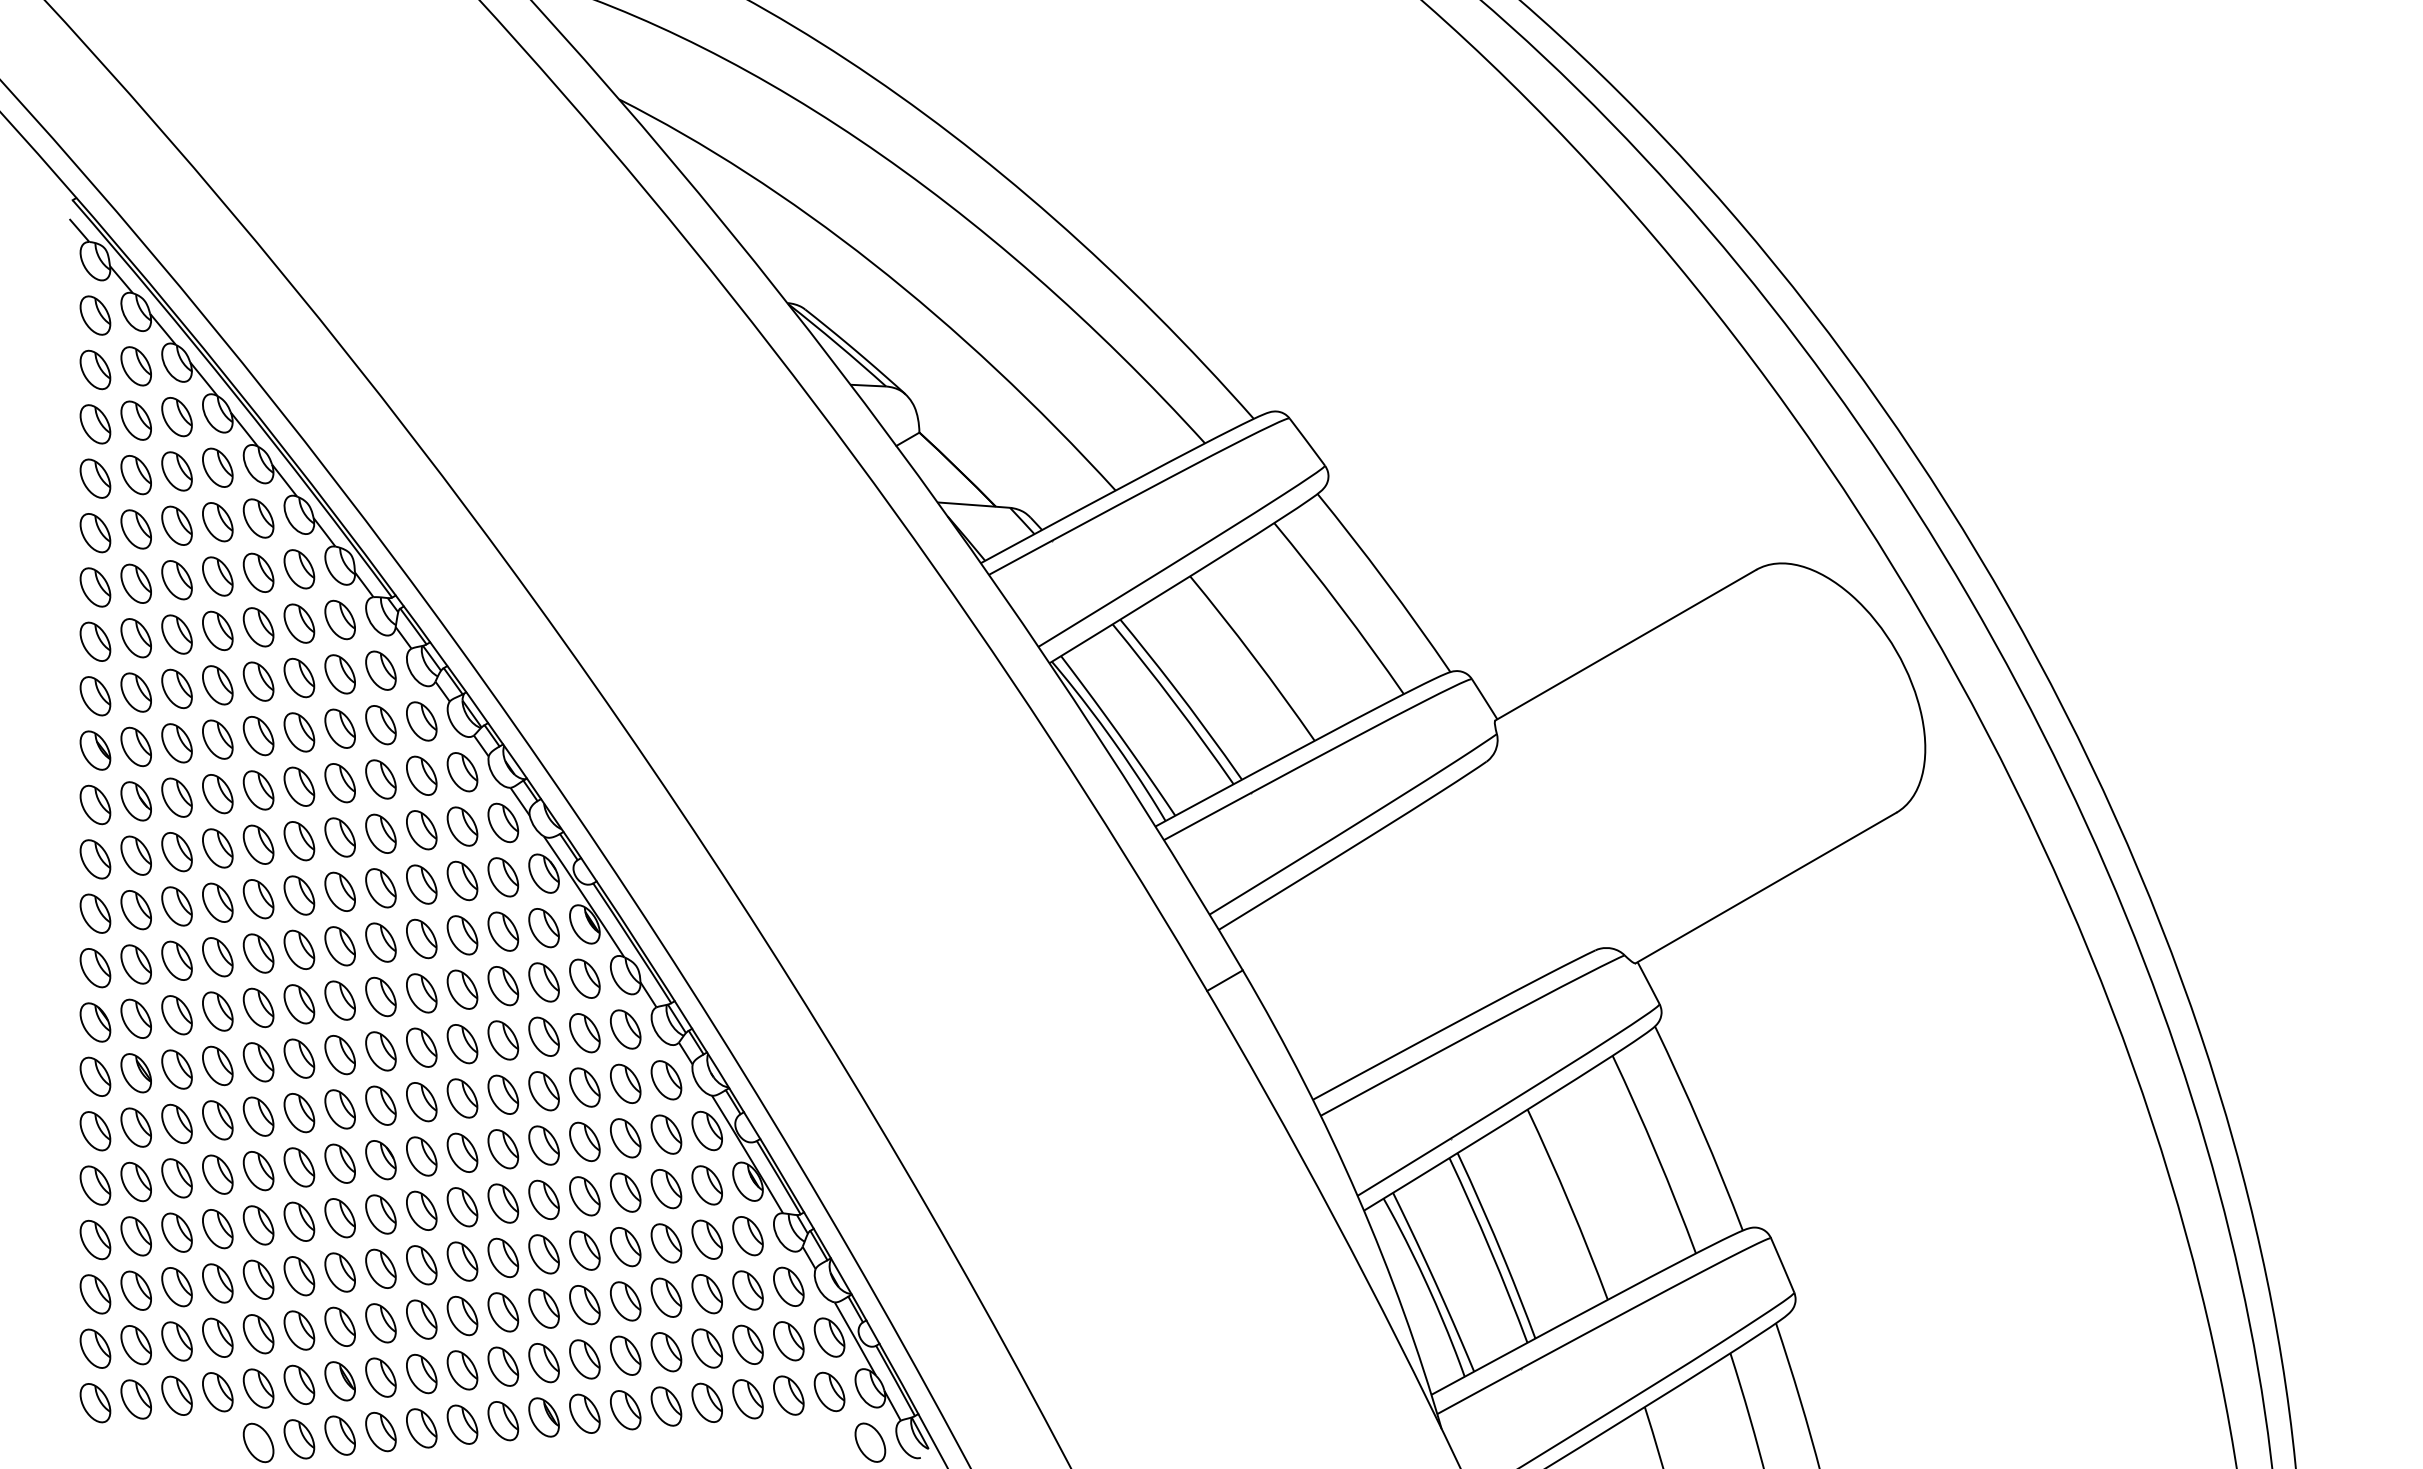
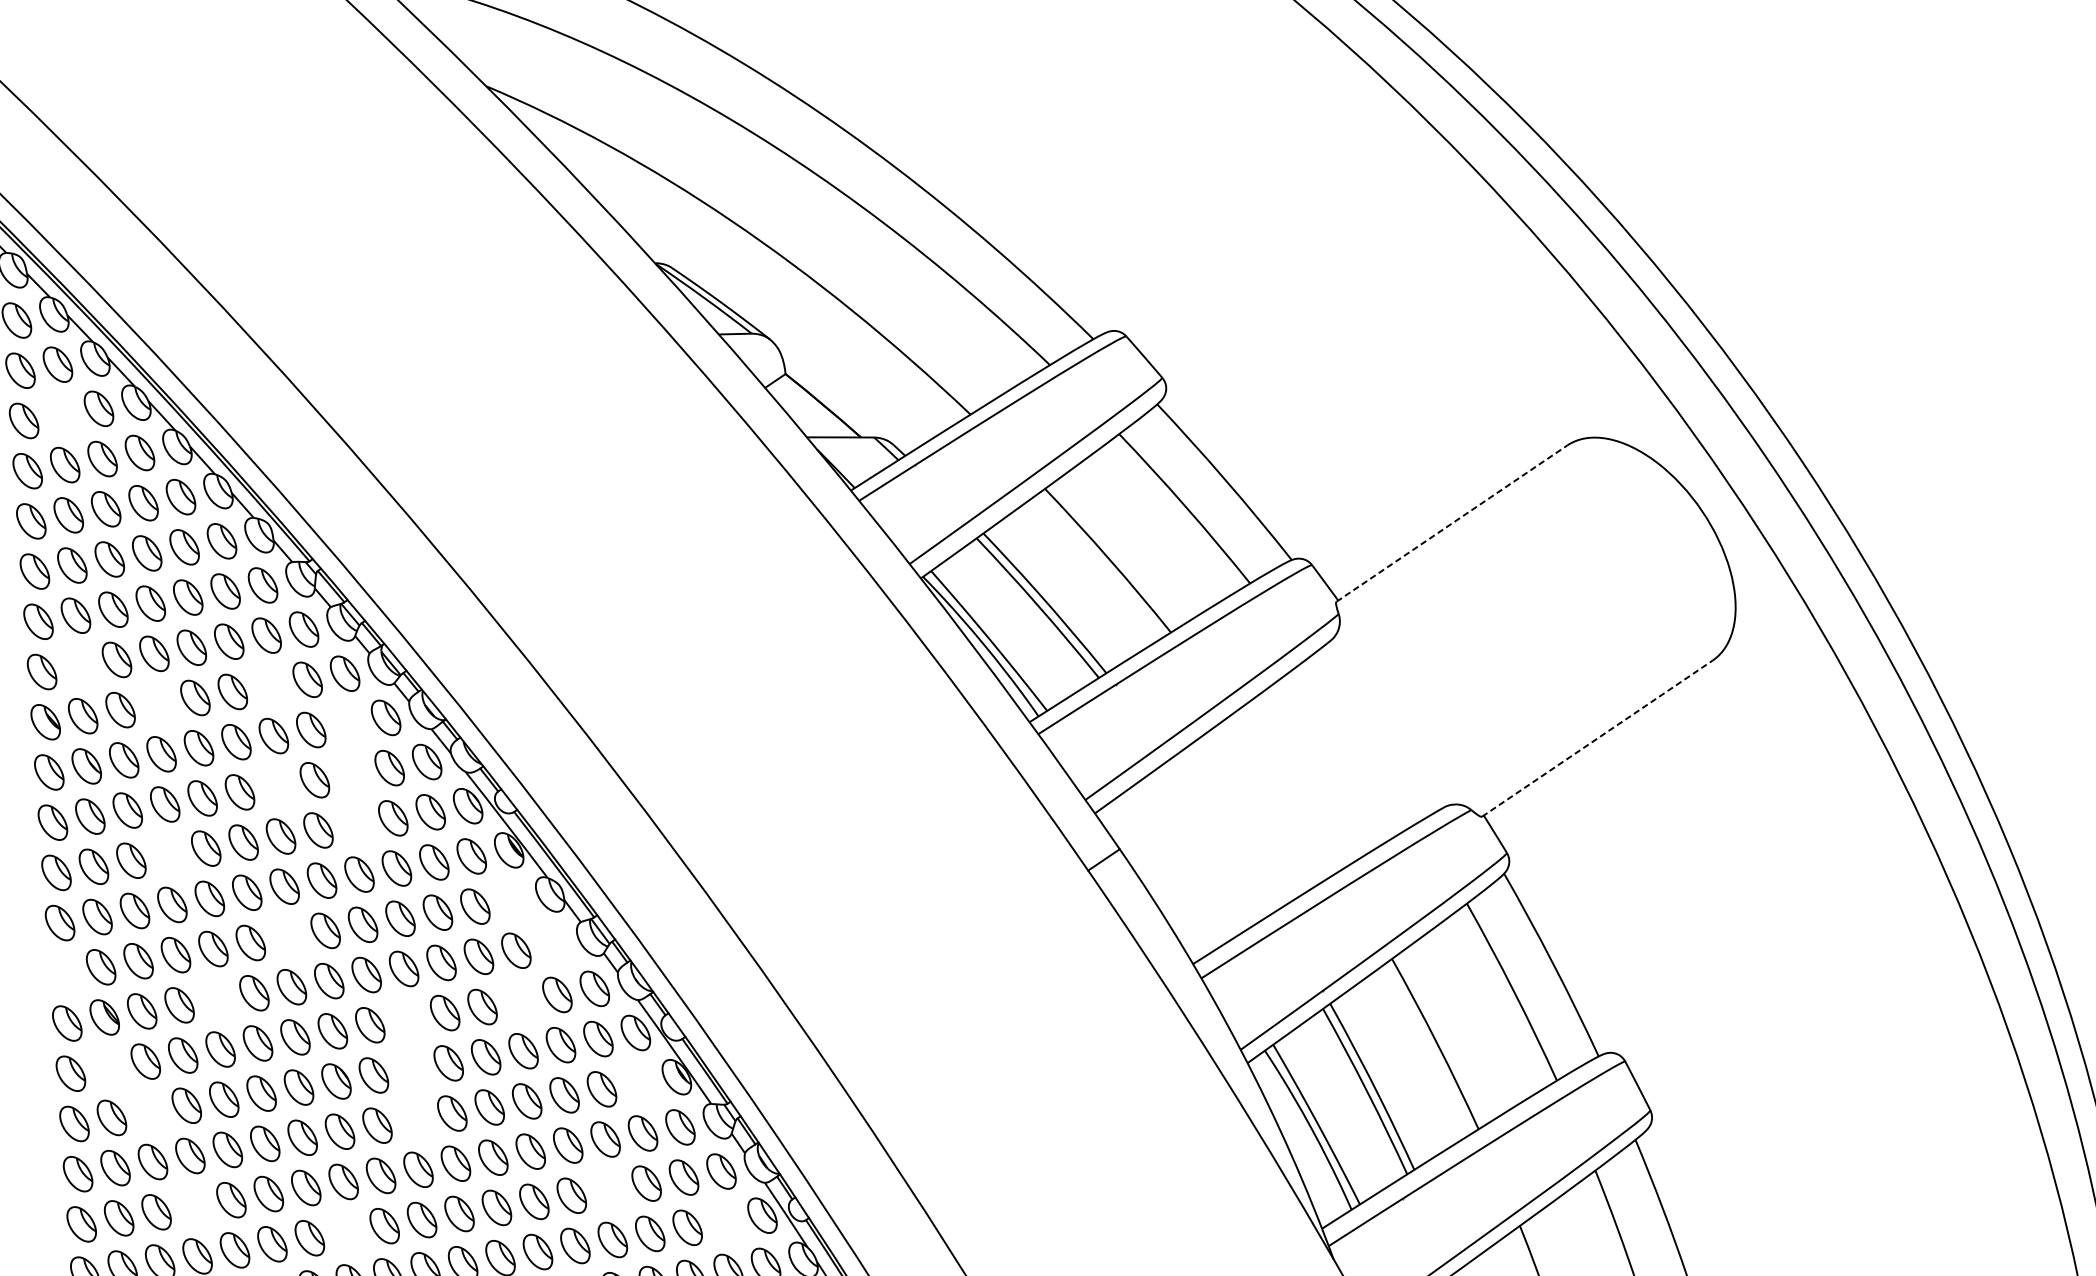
part: (135, 420) -> (60, 414), removed
line: (1626, 644) -> (1452, 522), solid -> dashed
part: (135, 692) -> (78, 665), removed
part: (339, 728) -> (269, 685), removed
part: (217, 739) -> (157, 703), removed
part: (421, 775) -> (348, 723), removed
part: (421, 830) -> (352, 774), removed
part: (339, 837) -> (276, 786), removed
part: (421, 884) -> (355, 824), removed
line: (1766, 887) -> (1597, 738), solid -> dashed
part: (217, 902) -> (168, 854), removed
part: (584, 978) -> (512, 900), removed
part: (339, 1000) -> (287, 936), removed
part: (95, 1022) -> (63, 973), removed
part: (625, 1029) -> (553, 944), removed
part: (258, 1062) -> (216, 999), removed
part: (584, 1087) -> (519, 1000), removed
part: (462, 1098) -> (407, 1019), removed
part: (135, 1127) -> (107, 1067), removed
part: (462, 1152) -> (411, 1069), removed
part: (176, 1178) -> (148, 1112), removed
part: (706, 1185) -> (638, 1083), removed
part: (462, 1207) -> (414, 1119), removed
part: (217, 1283) -> (193, 1206), removed
part: (666, 1297) -> (609, 1189), removed
part: (380, 1323) -> (346, 1232), removed
part: (788, 1341) -> (724, 1222), removed

